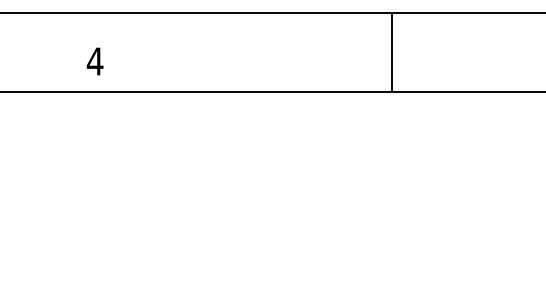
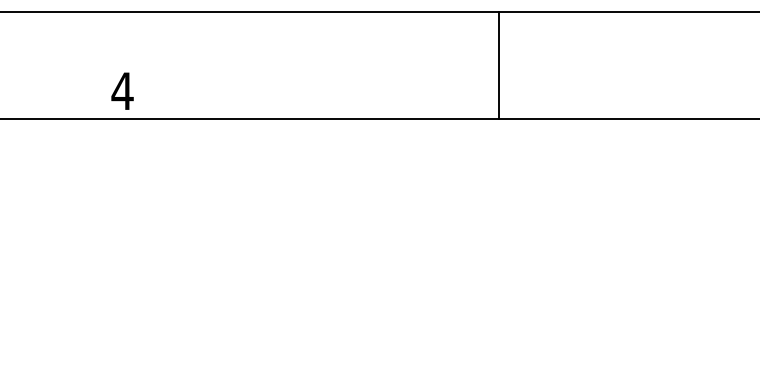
line: (391, 52) -> (499, 64), moved
text: (95, 60) -> (122, 90), moved

